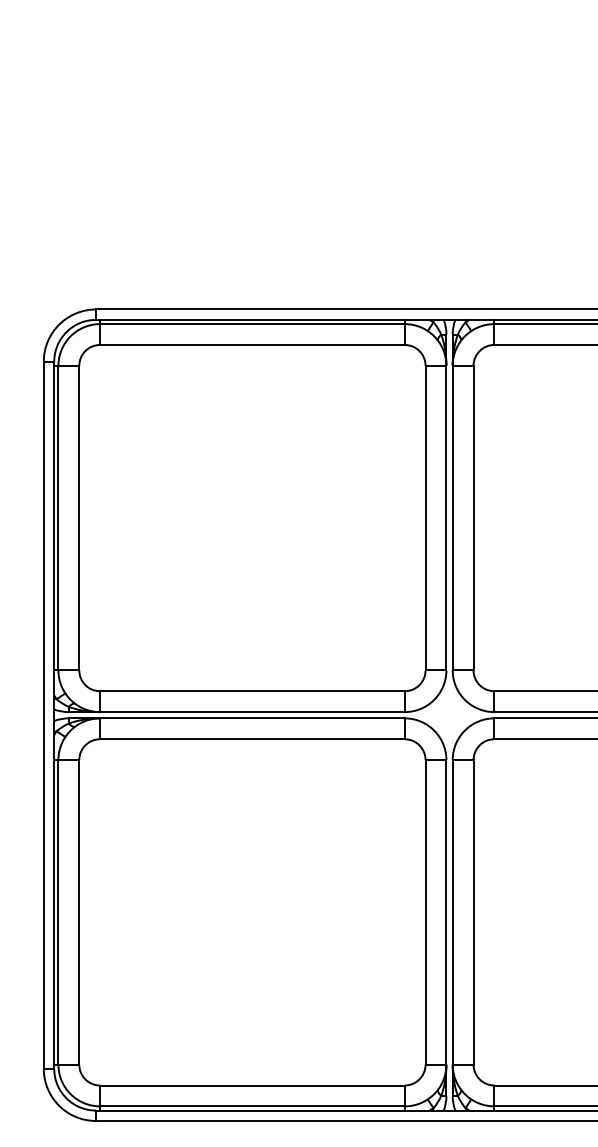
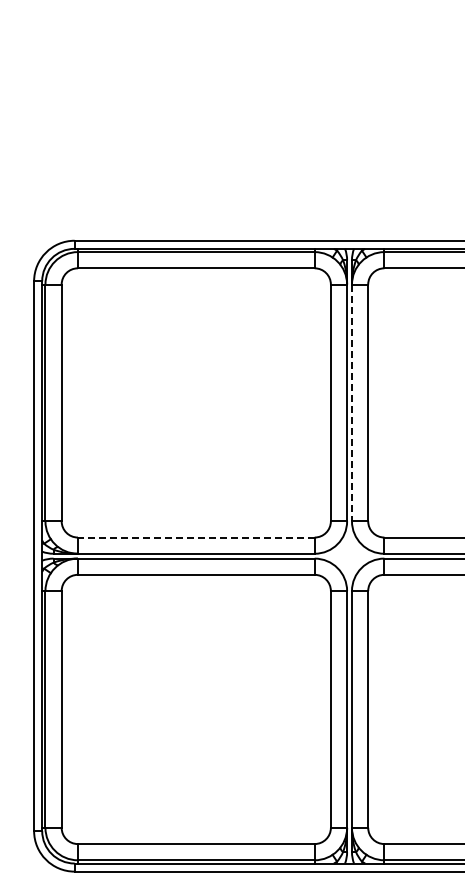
line: (452, 518) -> (351, 403), solid -> dashed
line: (251, 691) -> (195, 537), solid -> dashed

